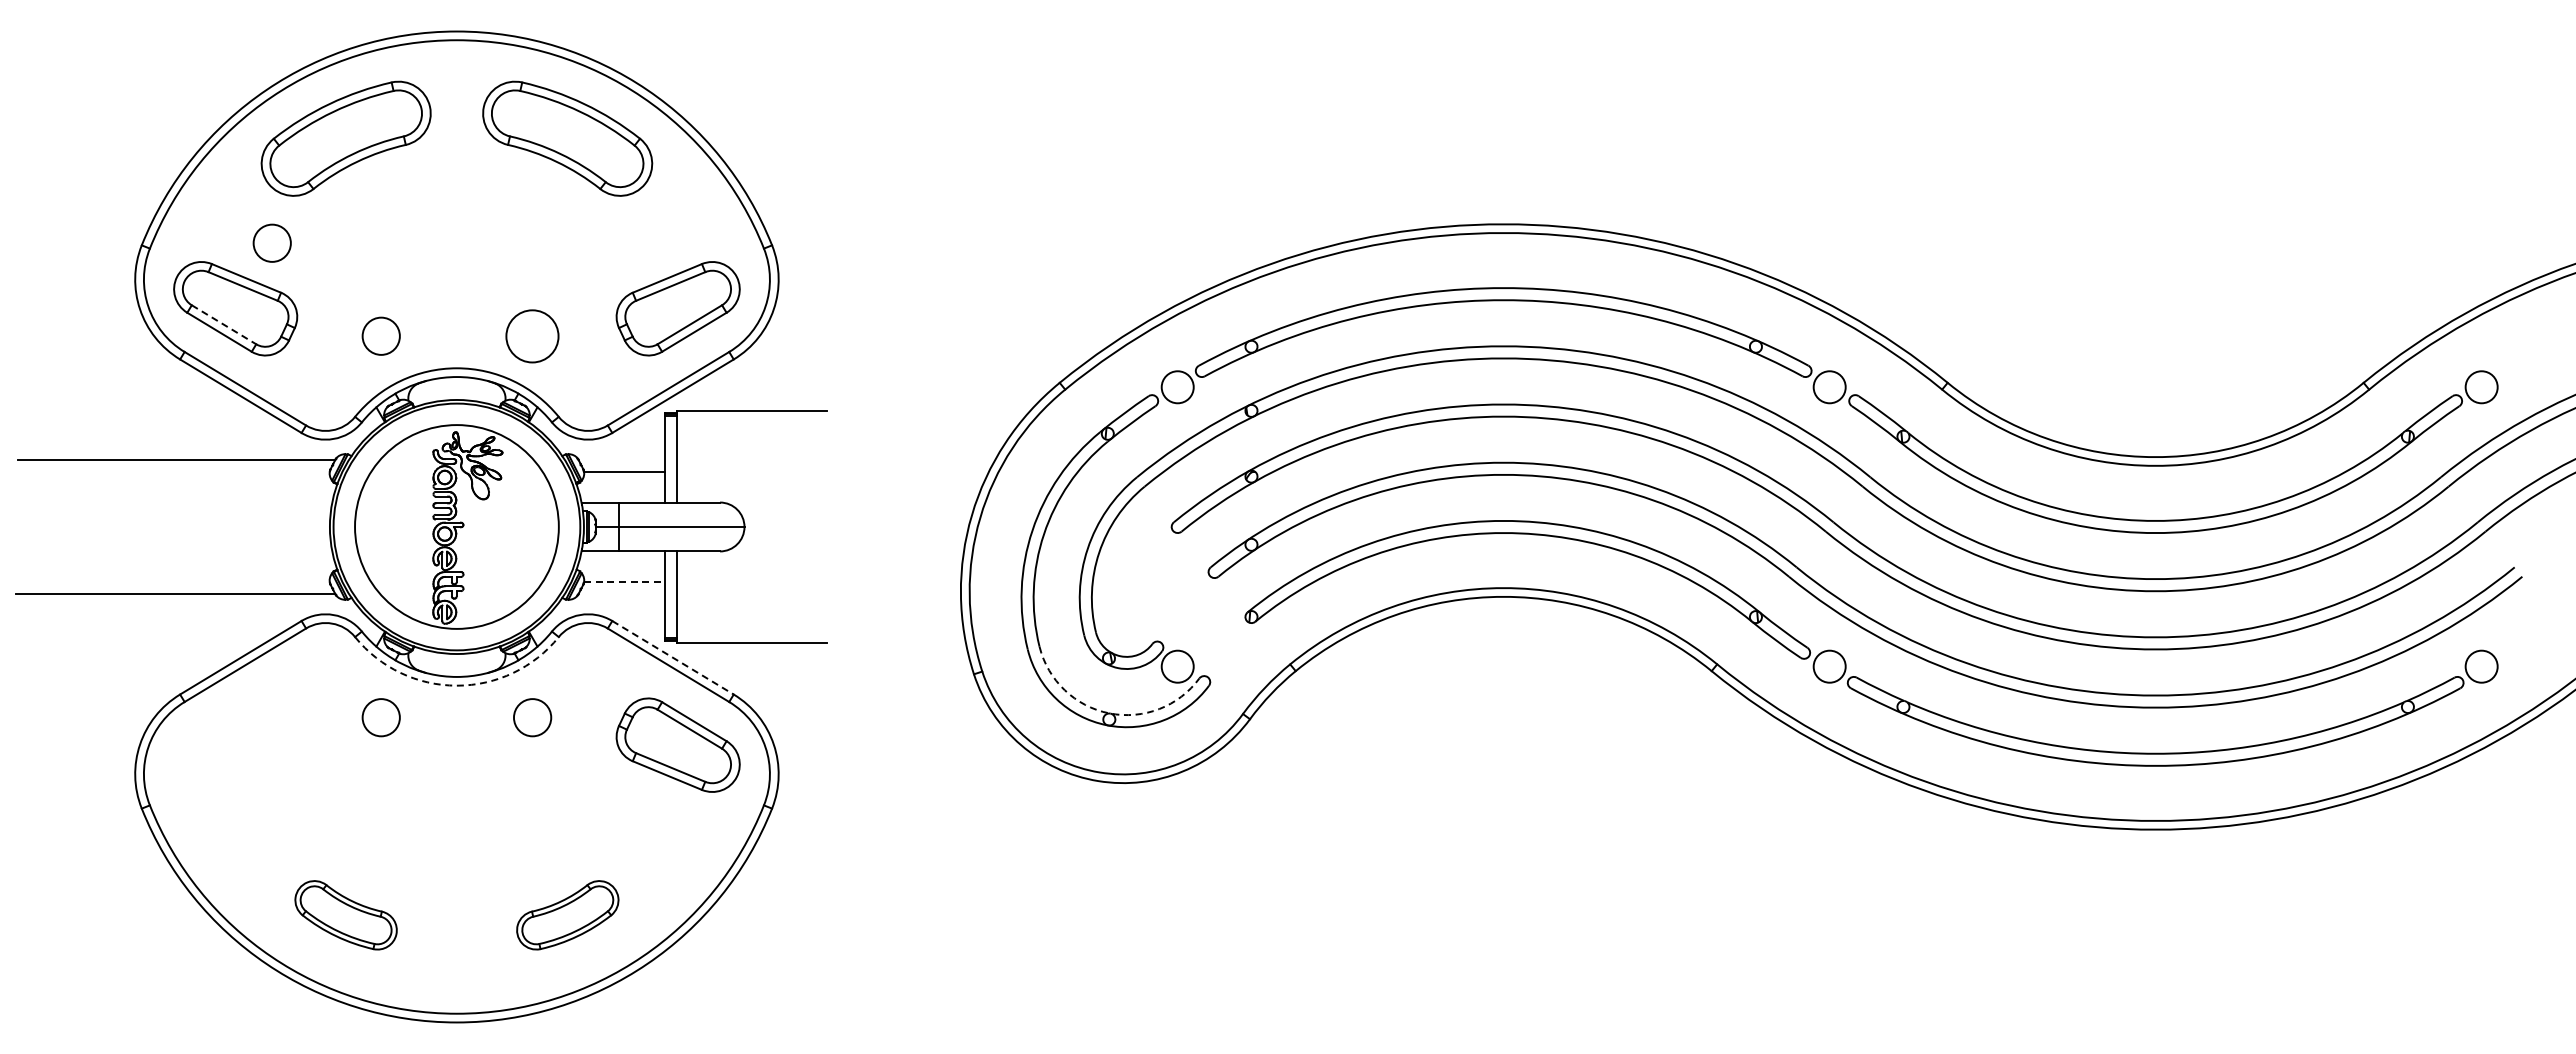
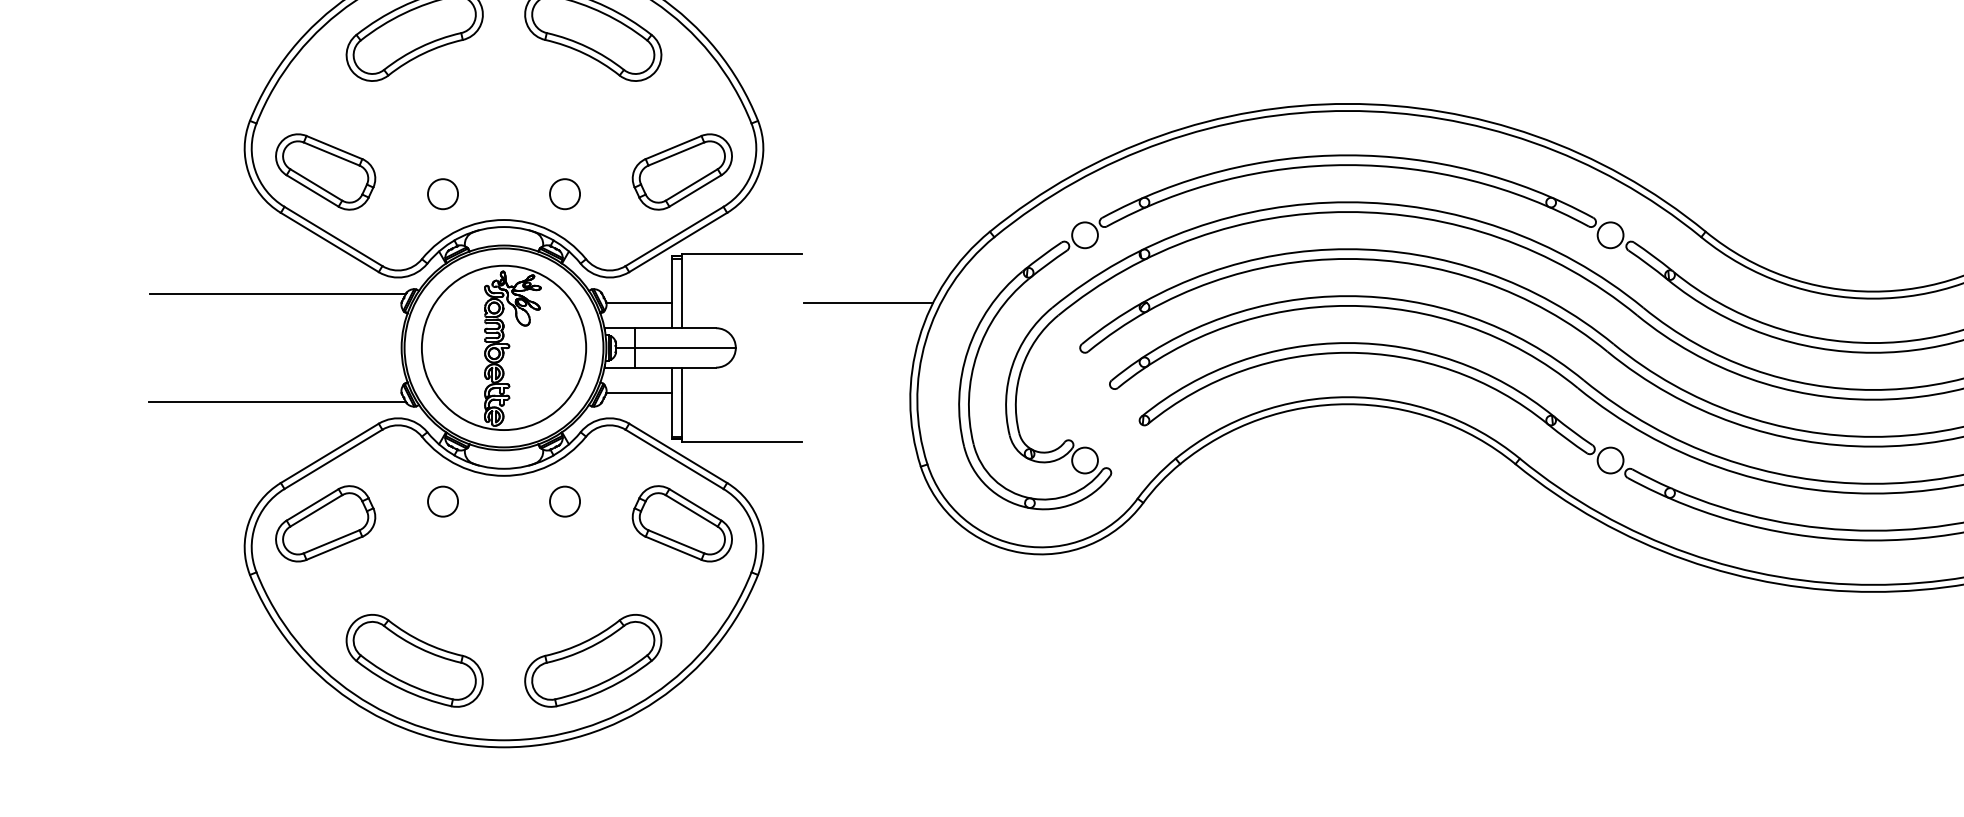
circle: (271, 242) -> (354, 118), removed
line: (224, 324) -> (316, 184), dashed -> solid
circle: (532, 335) -> (564, 193), size x0.71
line: (908, 471) -> (868, 303), added
line: (624, 582) -> (639, 392), dashed -> solid
line: (673, 657) -> (678, 453), dashed -> solid
arc: (456, 685) -> (503, 475), dashed -> solid
arc: (1109, 713) -> (1030, 498), dashed -> solid
part: (235, 744) -> (325, 523), added
part: (345, 915) -> (414, 661), size x1.67
part: (567, 915) -> (593, 661), size x1.67

